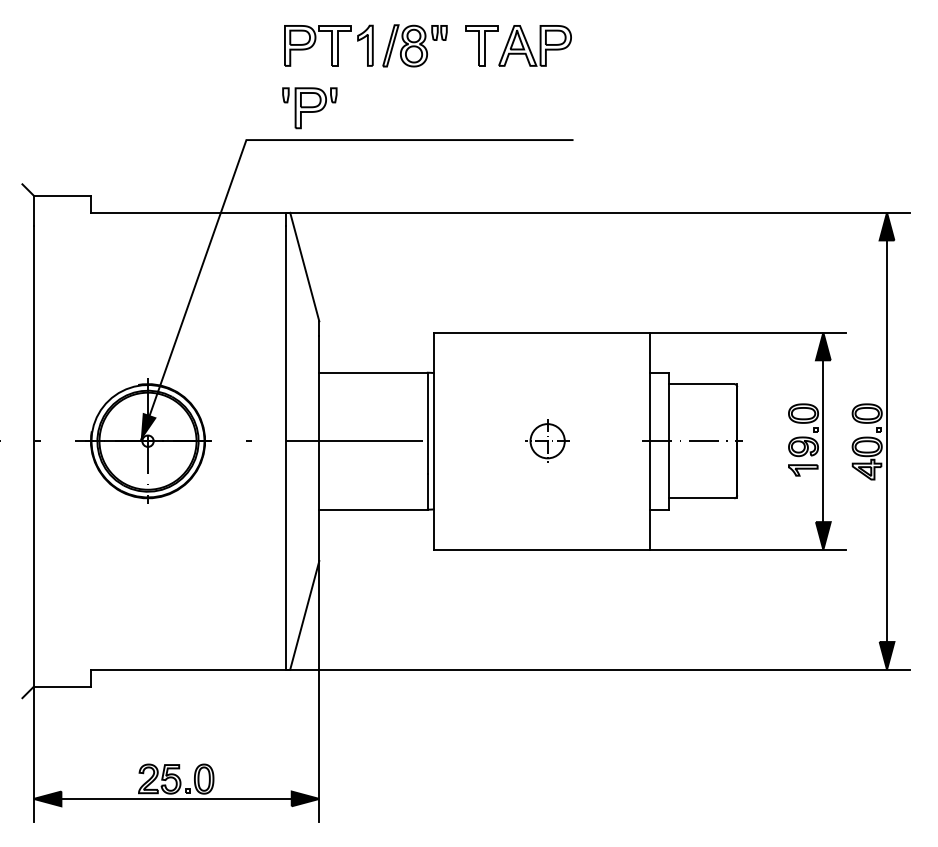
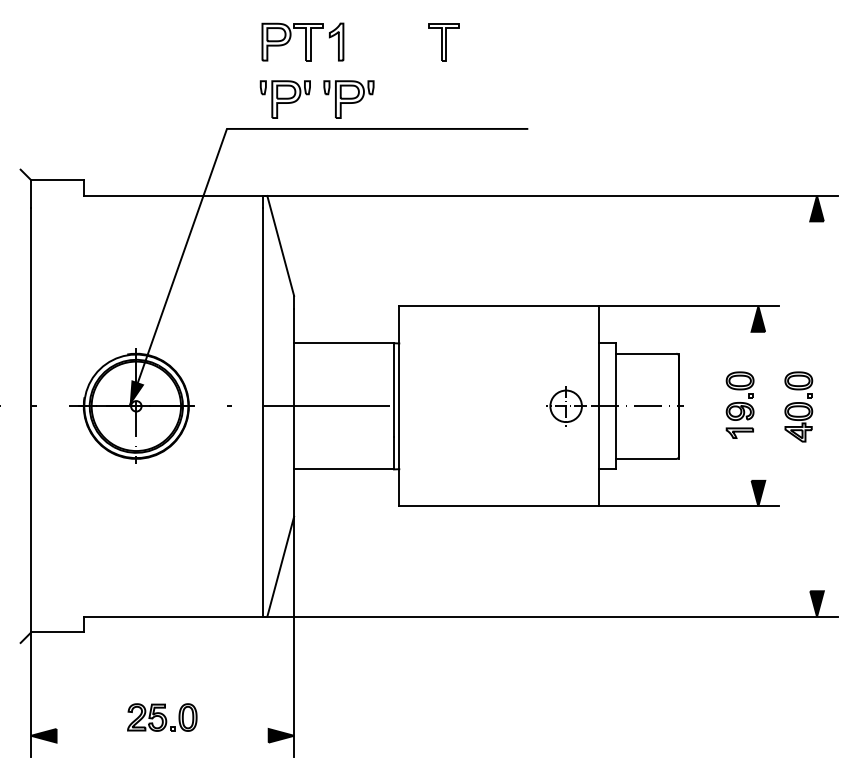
part: (414, 45) -> (381, 41), removed
part: (534, 45) -> (492, 41), removed
part: (378, 108) -> (348, 99), added
part: (547, 440) -> (566, 405), moved
line: (823, 441) -> (758, 406), removed
line: (887, 441) -> (817, 406), removed
line: (176, 798) -> (162, 735), removed

